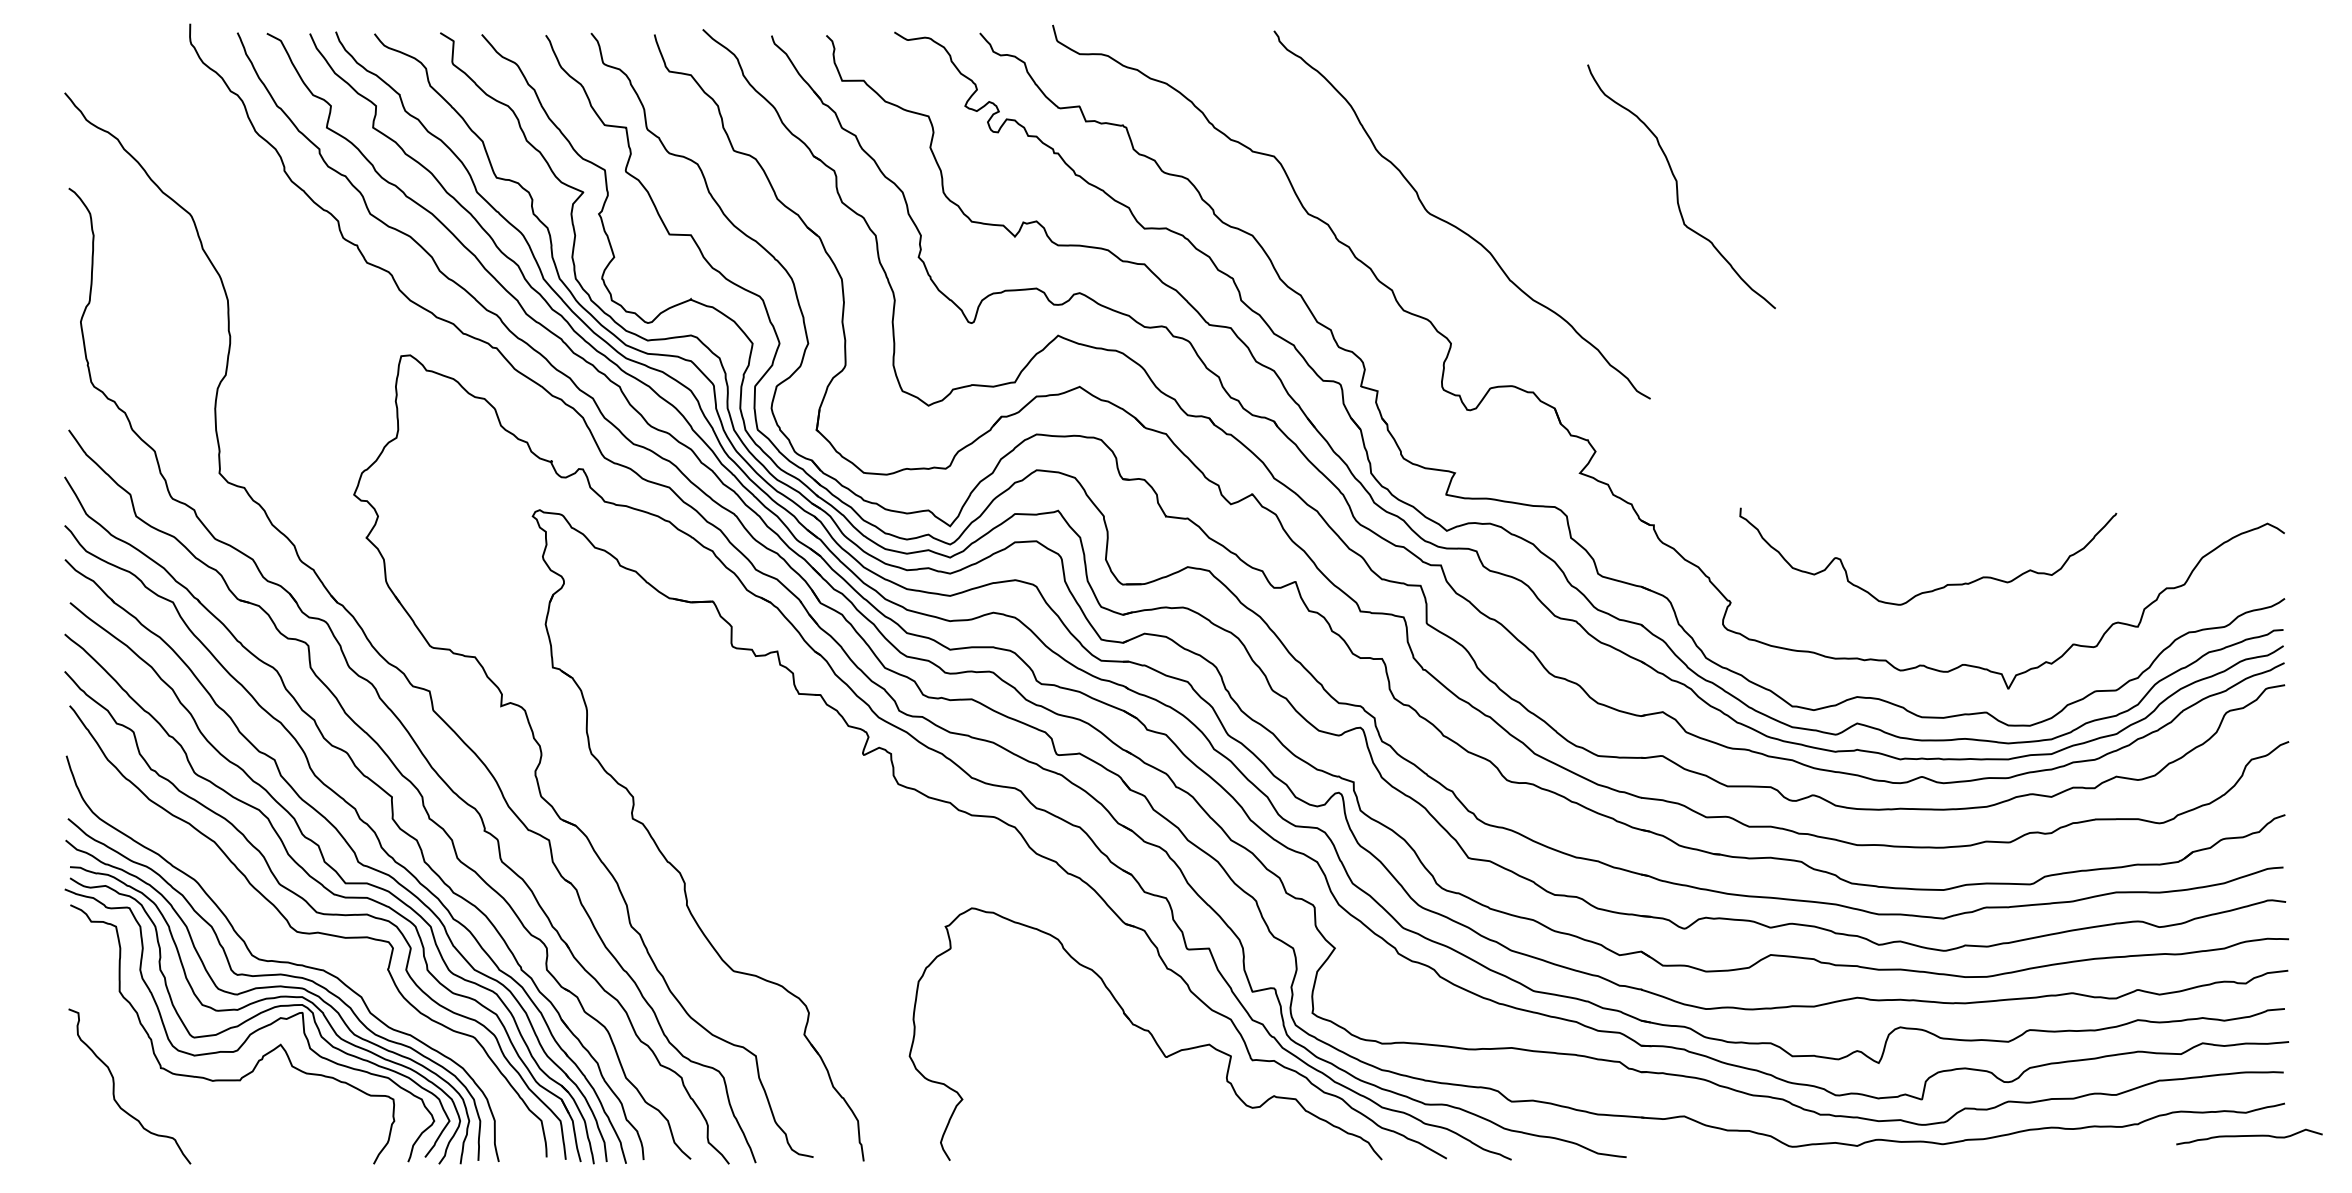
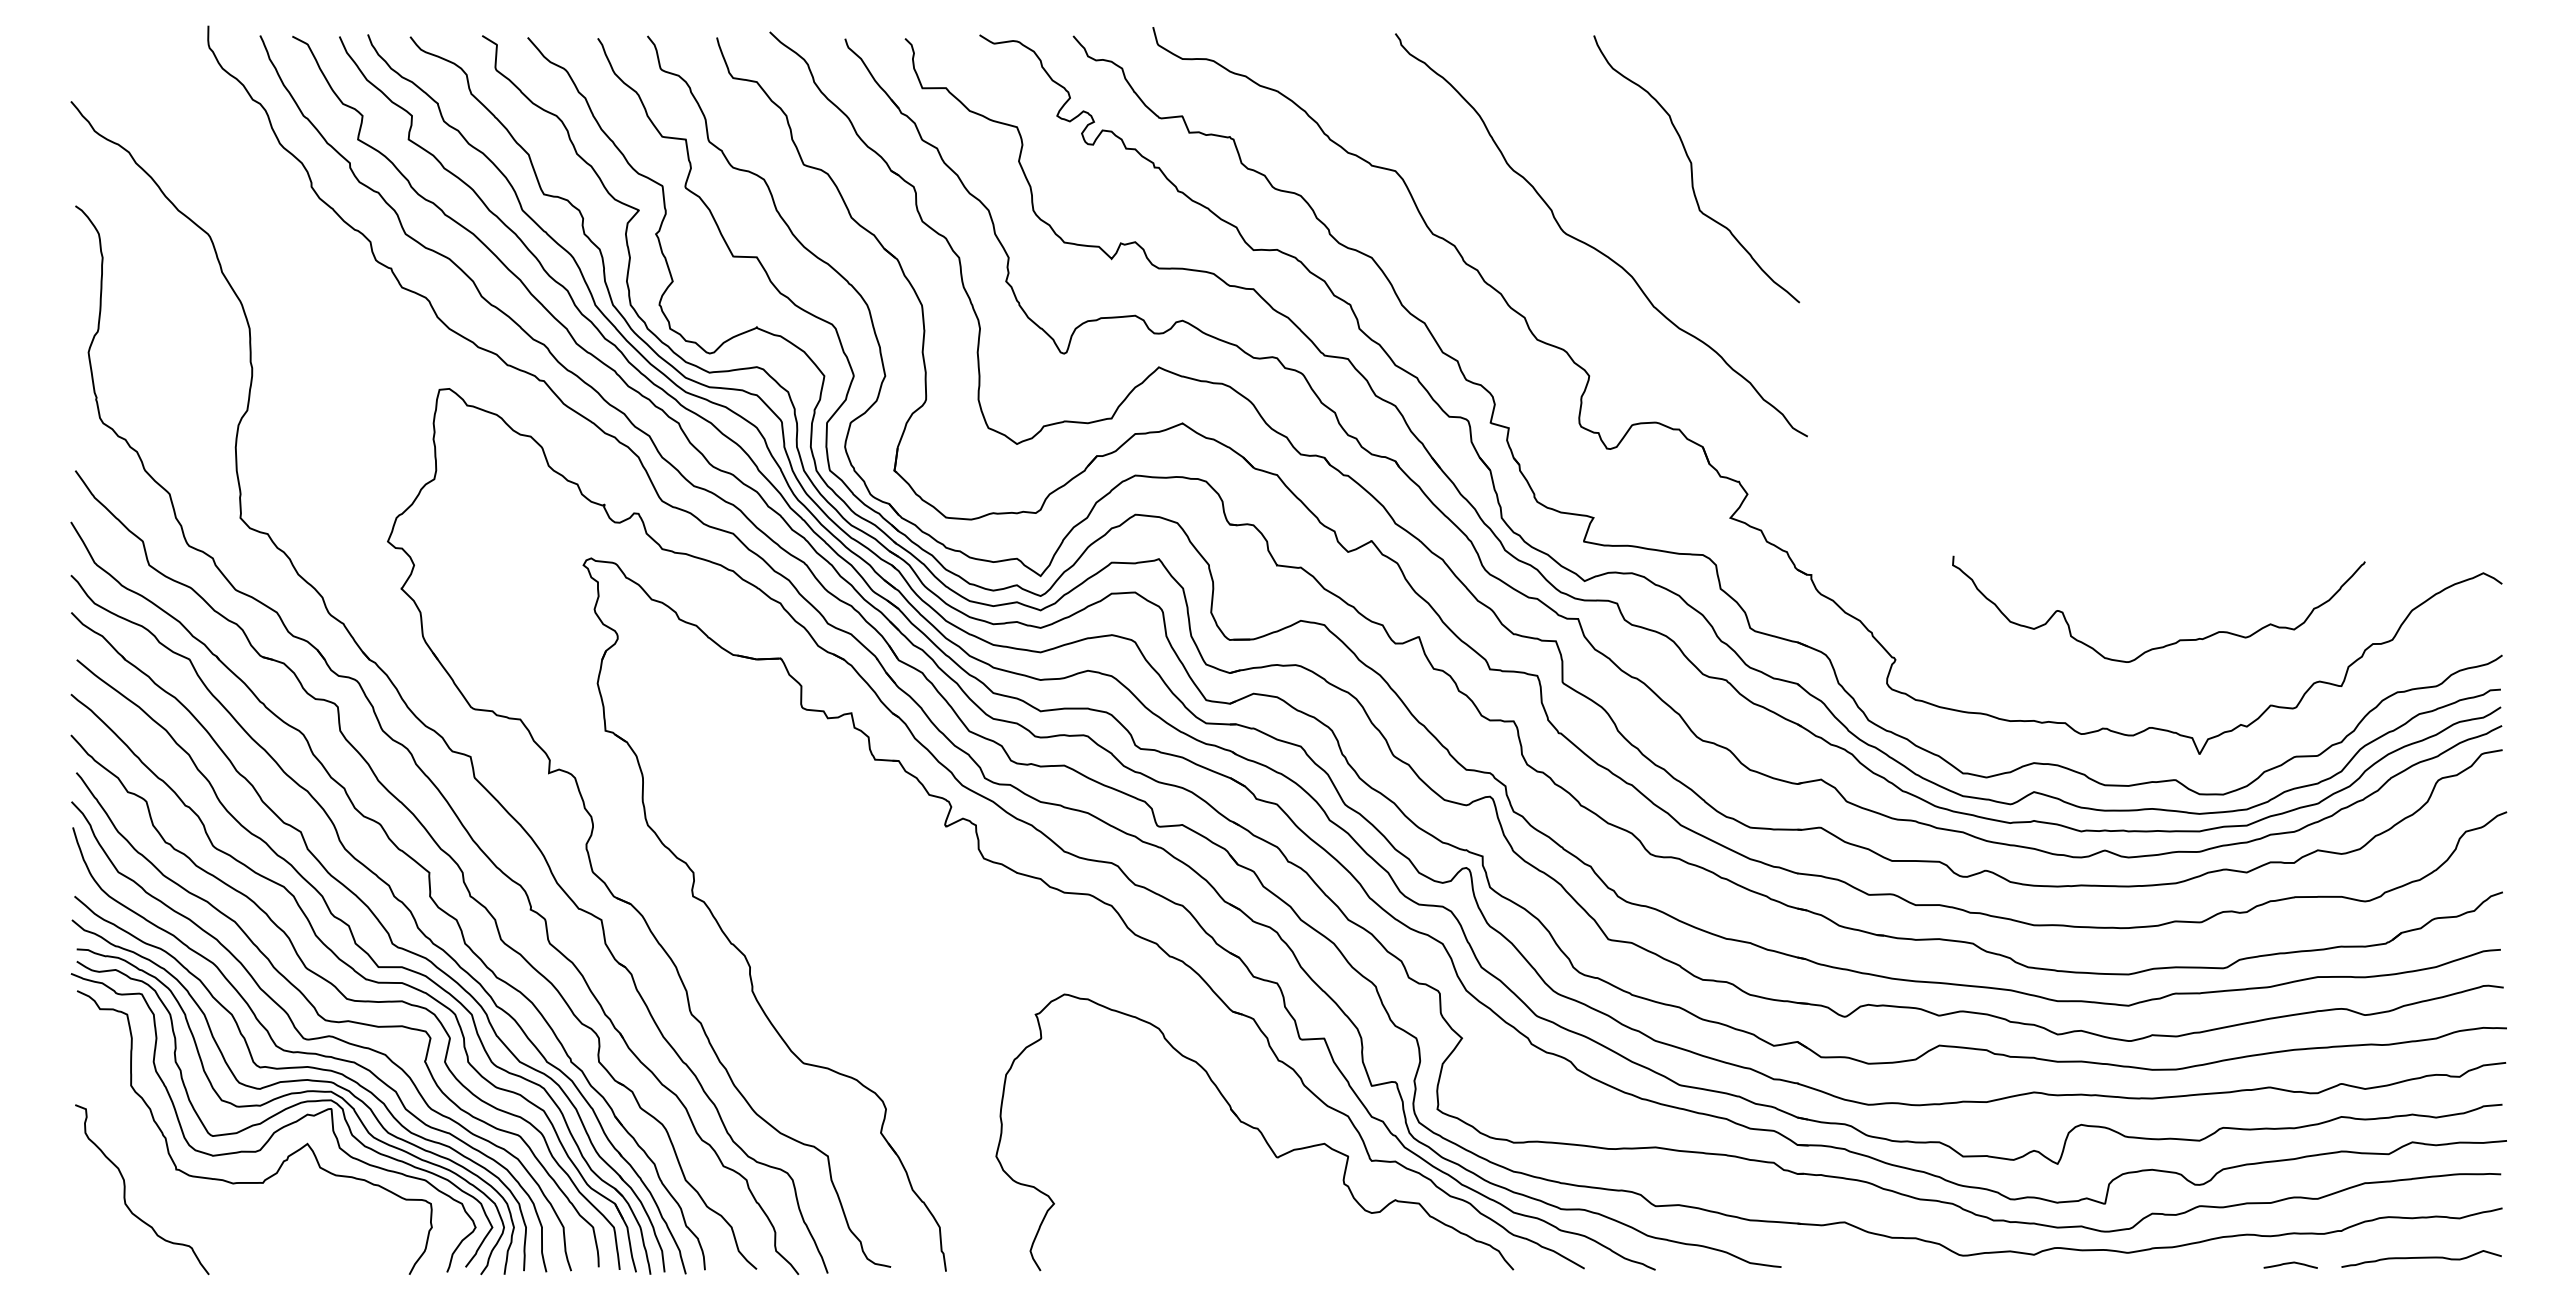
curve: (1677, 186) -> (1692, 169), moved
curve: (1935, 588) -> (2166, 644), moved
curve: (293, 946) -> (321, 1036), added
curve: (2249, 1136) -> (2421, 1258), moved
curve: (2091, 1153) -> (2290, 1263), added

